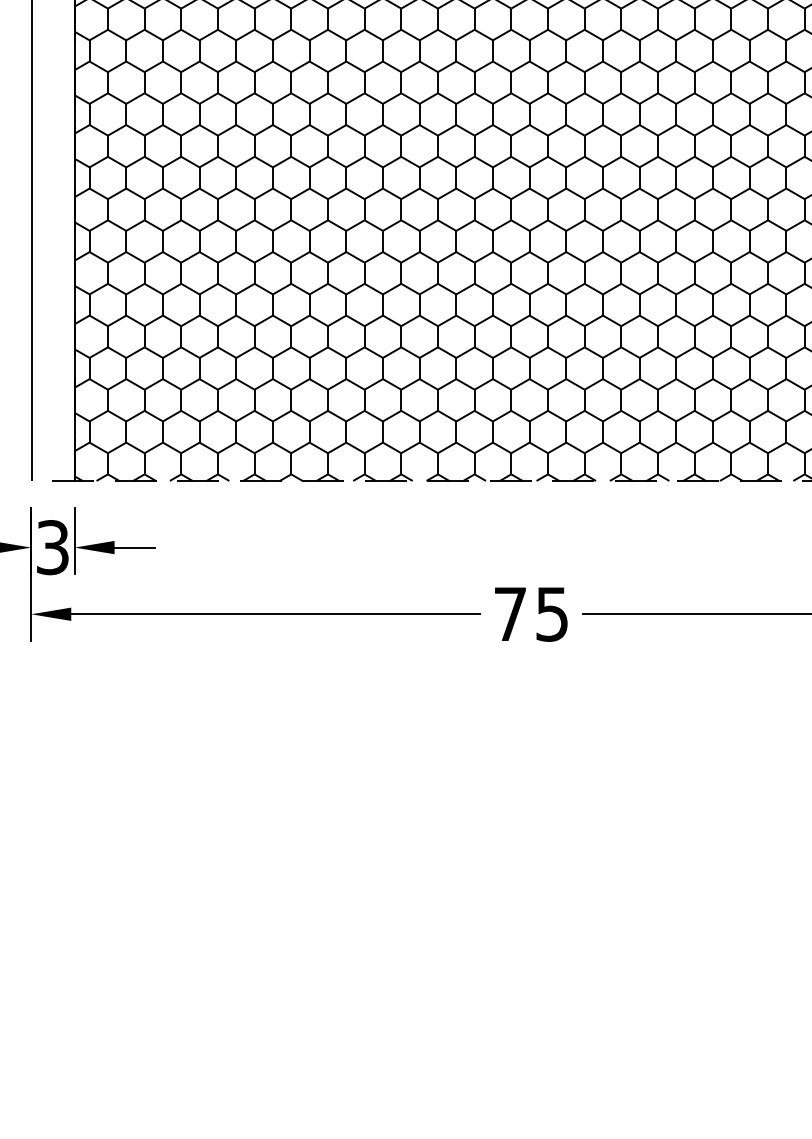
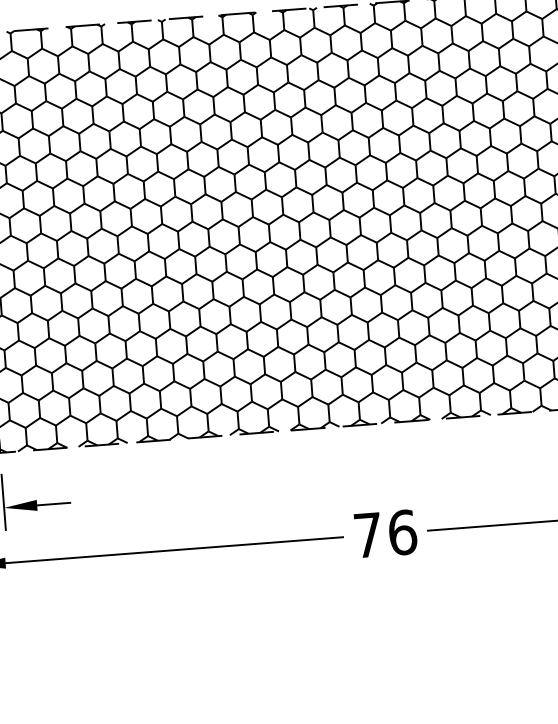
text: (552, 613) -> (402, 531), 75 -> 76

